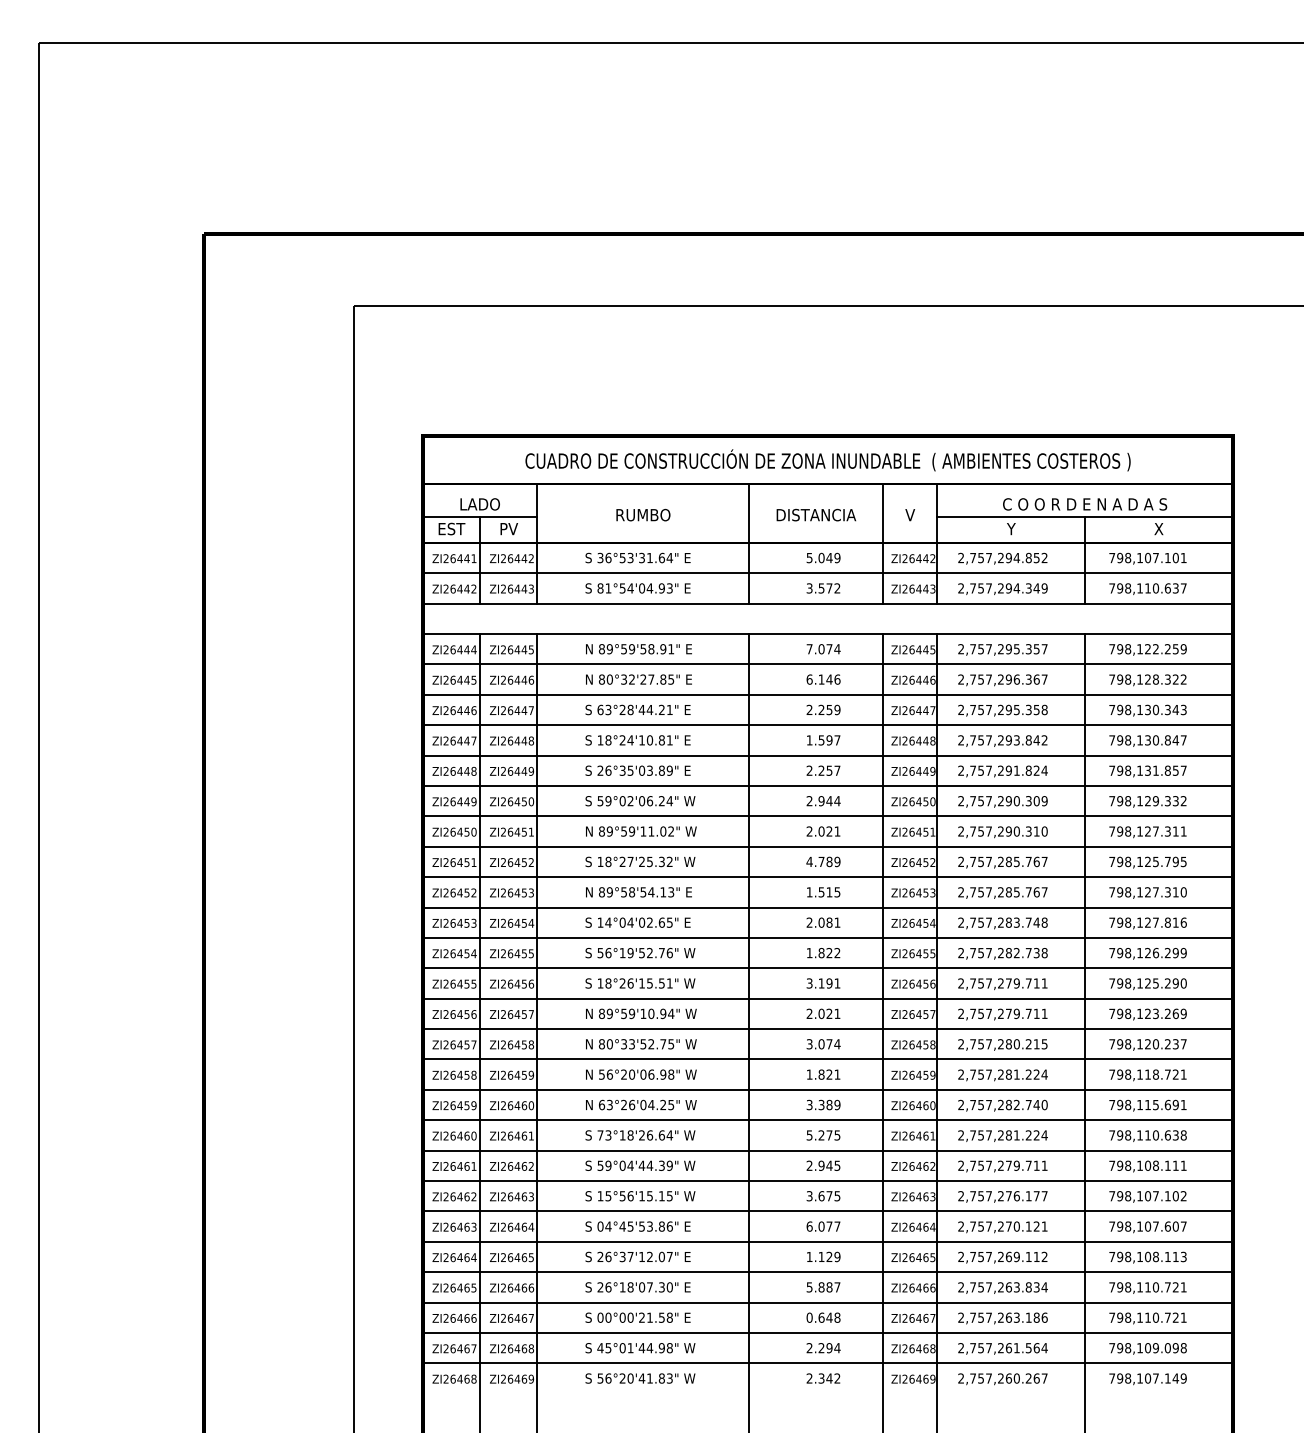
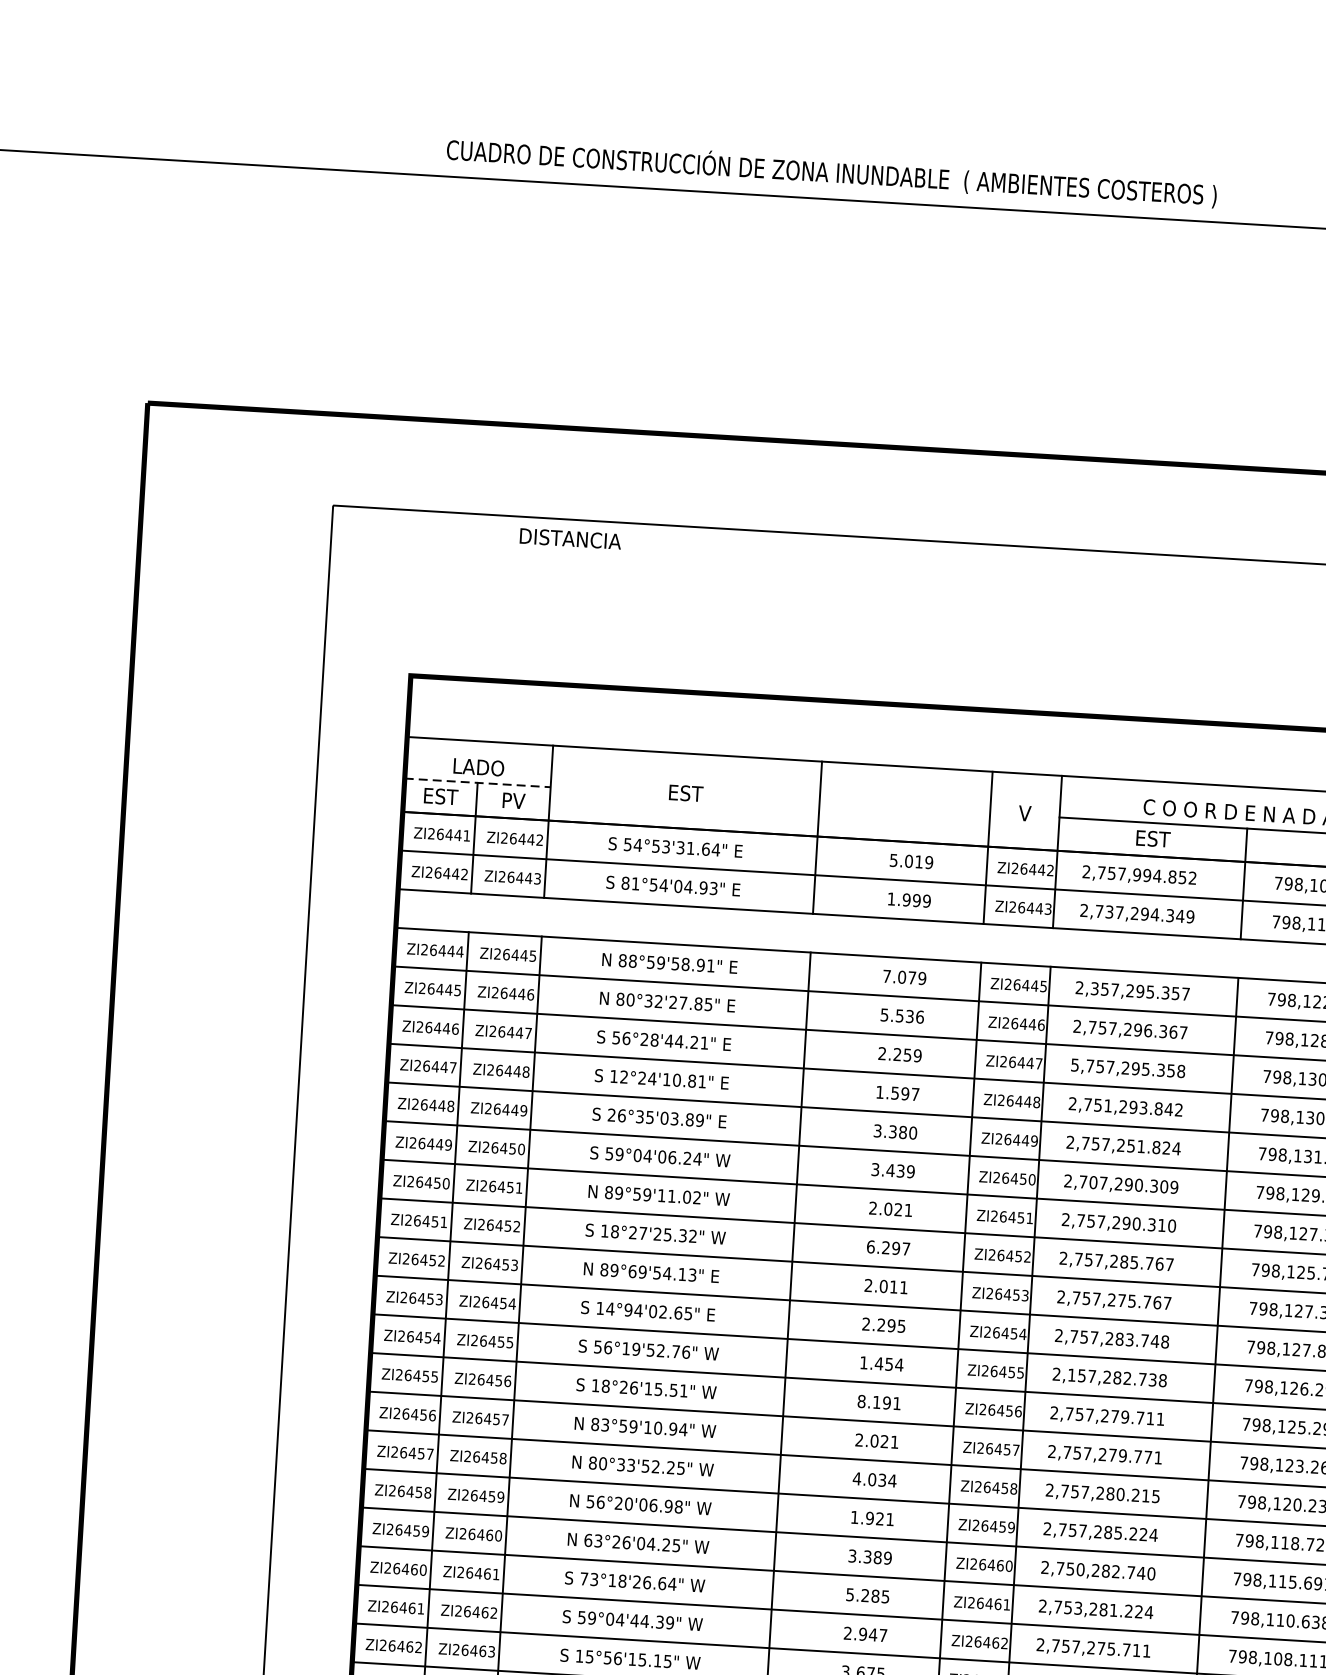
text: (827, 460) -> (831, 171), moved
text: (643, 514) -> (685, 792), RUMBO -> EST
text: (816, 514) -> (570, 538), moved
line: (480, 516) -> (478, 782), solid -> dashed
text: (1011, 528) -> (1152, 838), Y -> EST
text: (604, 557) -> (632, 844), 36°53'31.64" -> 54°53'31.64"
text: (829, 558) -> (919, 862), 5.049 -> 5.019
text: (1000, 558) -> (1136, 875), 2,757,294.852 -> 2,757,994.852
text: (980, 587) -> (1108, 910), 2,757,294.349 -> 2,737,294.349
text: (823, 588) -> (909, 900), 3.572 -> 1.999
text: (609, 649) -> (632, 961), 89°59'58.91" -> 88°59'58.91"
text: (837, 649) -> (922, 978), 7.074 -> 7.079
text: (973, 649) -> (1095, 989), 2,757,295.357 -> 2,357,295.357
text: (819, 679) -> (897, 1015), 6.146 -> 5.536
text: (604, 709) -> (621, 1037), 63°28'44.21" -> 56°28'44.21"
text: (961, 709) -> (1075, 1064), 2,757,295.358 -> 5,757,295.358
text: (608, 740) -> (624, 1077), 18°24'10.81" -> 12°24'10.81"
text: (988, 740) -> (1107, 1106), 2,757,293.842 -> 2,751,293.842
text: (823, 770) -> (895, 1131), 2.257 -> 3.380
text: (1008, 770) -> (1130, 1145), 2,757,291.824 -> 2,757,251.824
text: (630, 801) -> (647, 1156), 59°02'06.24" -> 59°04'06.24"
text: (823, 801) -> (893, 1171), 2.944 -> 3.439
text: (981, 801) -> (1093, 1183), 2,757,290.309 -> 2,707,290.309
text: (823, 861) -> (888, 1247), 4.789 -> 6.297
text: (628, 892) -> (638, 1272), 89°58'54.13" -> 89°69'54.13"
text: (823, 892) -> (886, 1286), 1.515 -> 2.011
text: (1008, 892) -> (1121, 1300), 2,757,285.767 -> 2,757,275.767
text: (622, 922) -> (628, 1309), 14°04'02.65" -> 14°94'02.65"
text: (829, 922) -> (891, 1325), 2.081 -> 2.295
text: (829, 953) -> (889, 1364), 1.822 -> 1.454
text: (972, 953) -> (1071, 1375), 2,757,282.738 -> 2,157,282.738
text: (809, 983) -> (861, 1401), 3.191 -> 8.191
text: (609, 1013) -> (604, 1424), 89°59'10.94" -> 83°59'10.94"
text: (1036, 1013) -> (1147, 1456), 2,757,279.711 -> 2,757,279.771
text: (663, 1044) -> (671, 1468), 80°33'52.75" -> 80°33'52.25"
text: (819, 1044) -> (869, 1479), 3.074 -> 4.034
text: (821, 1074) -> (869, 1518), 1.821 -> 1.921
text: (1016, 1074) -> (1117, 1532), 2,757,281.224 -> 2,757,285.224
text: (989, 1104) -> (1081, 1569), 2,757,282.740 -> 2,750,282.740
text: (829, 1135) -> (875, 1596), 5.275 -> 5.285
text: (988, 1135) -> (1077, 1608), 2,757,281.224 -> 2,753,281.224
text: (837, 1165) -> (883, 1635), 2.945 -> 2.947
text: (1016, 1165) -> (1111, 1648), 2,757,279.711 -> 2,757,275.711

